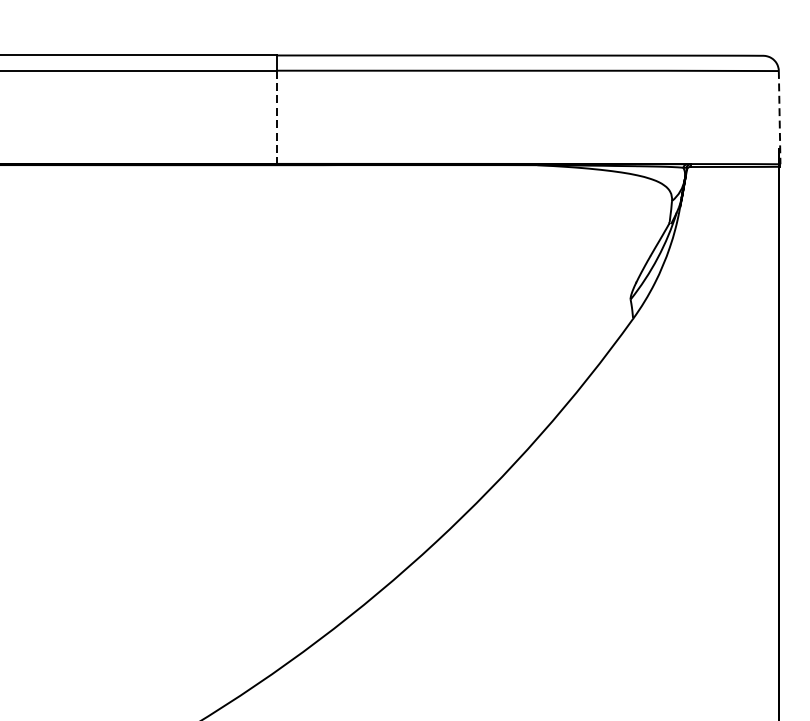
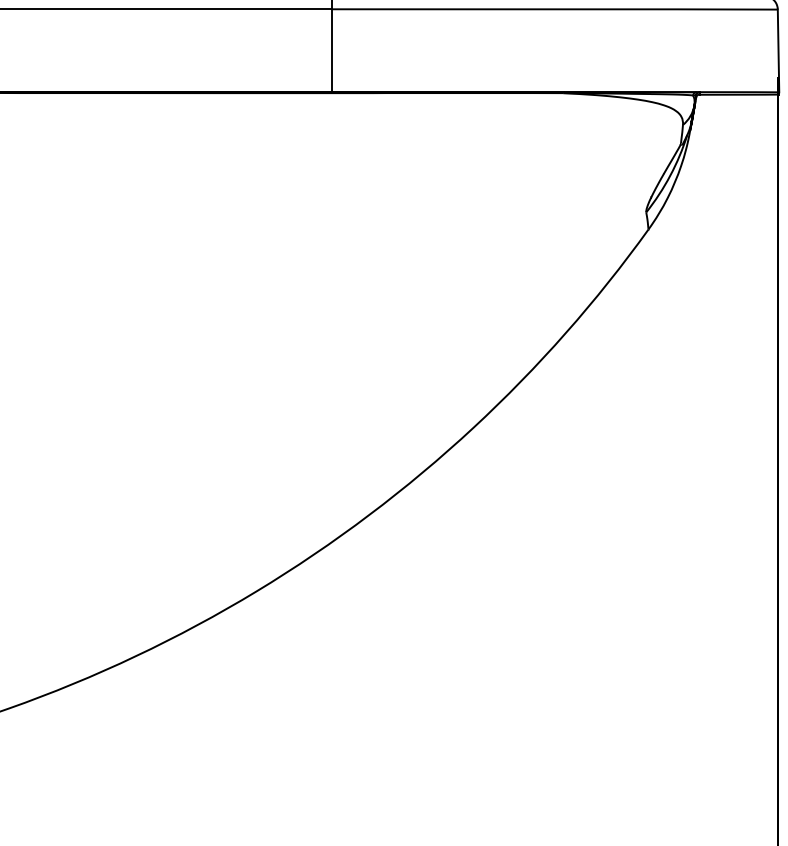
line: (277, 118) -> (332, 51), dashed -> solid
line: (779, 118) -> (778, 51), dashed -> solid

